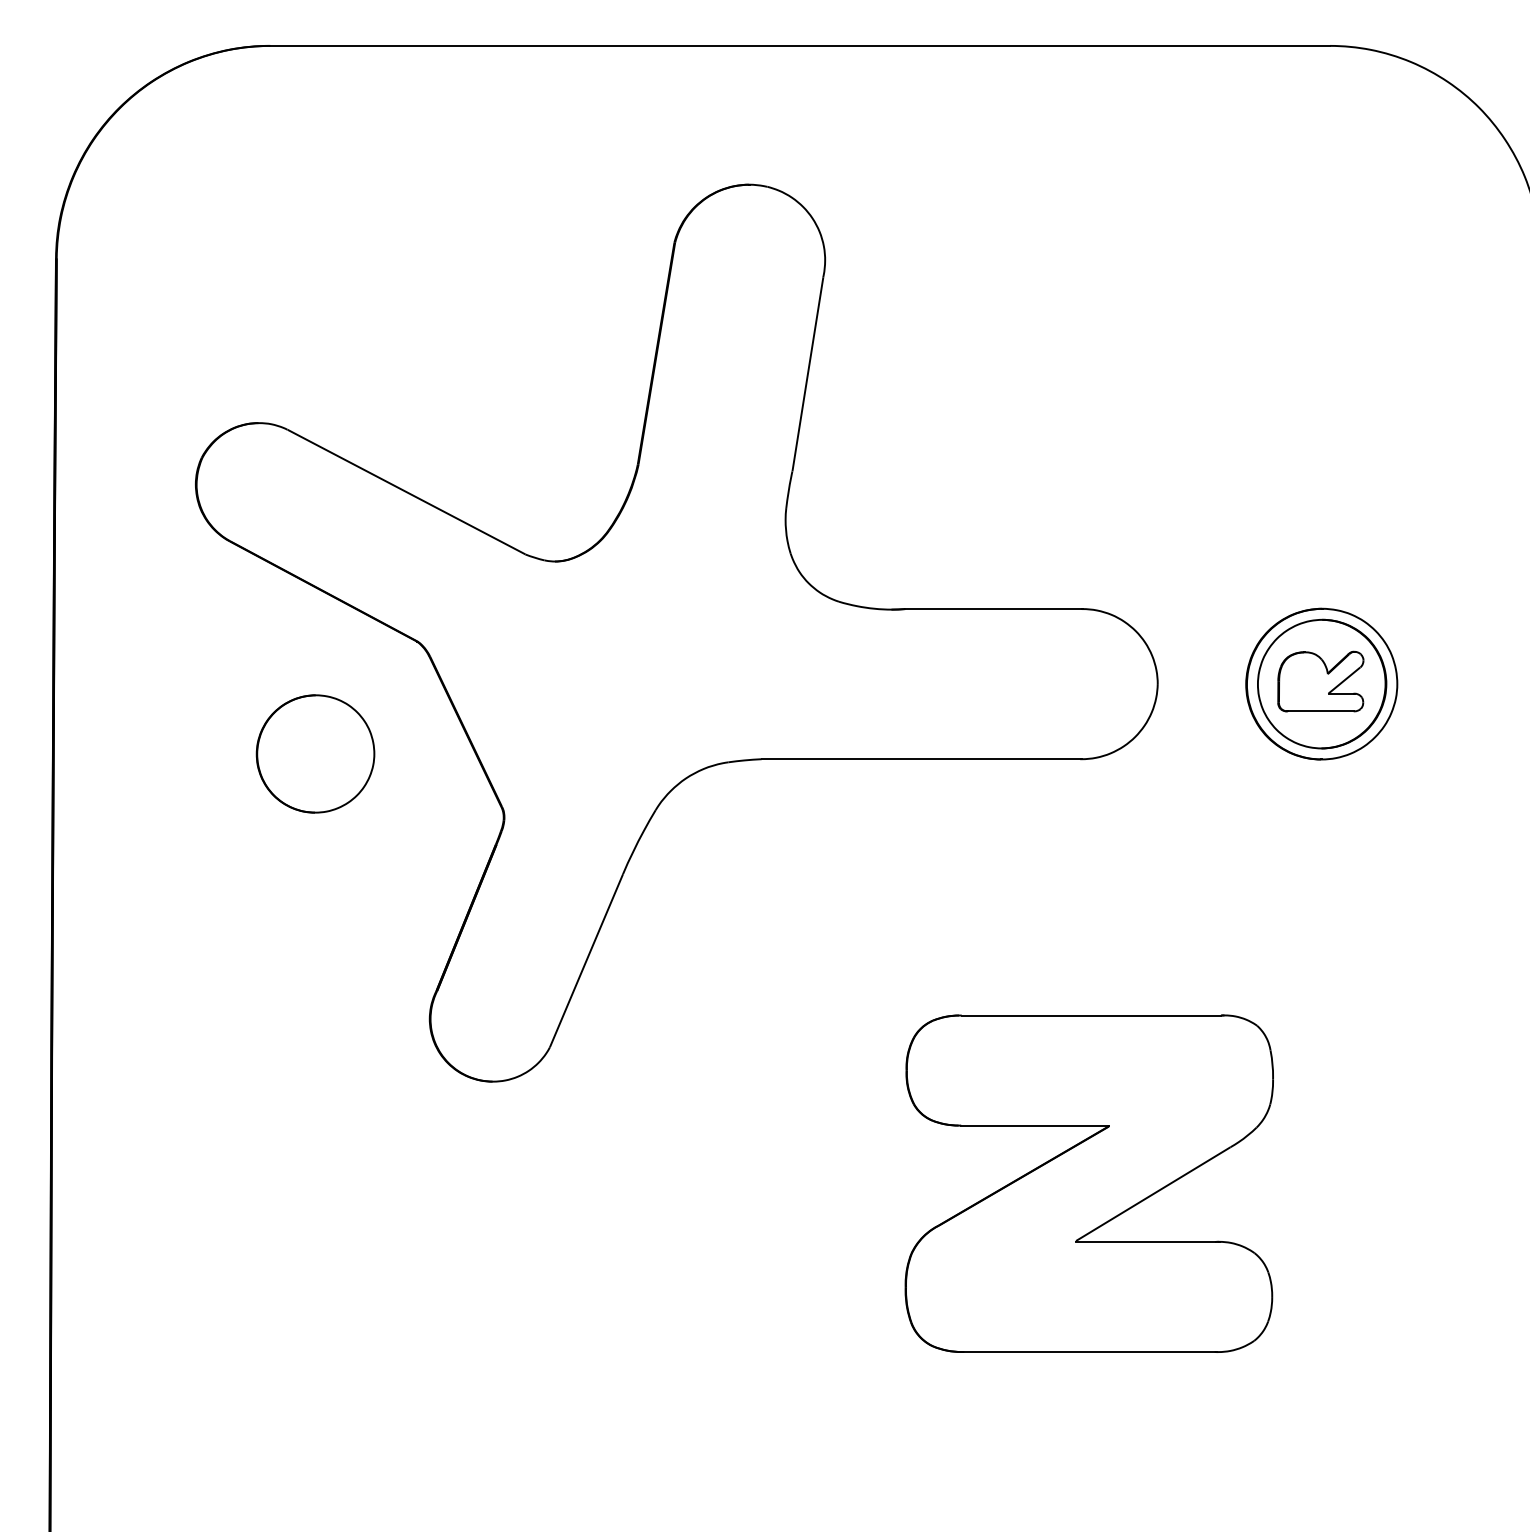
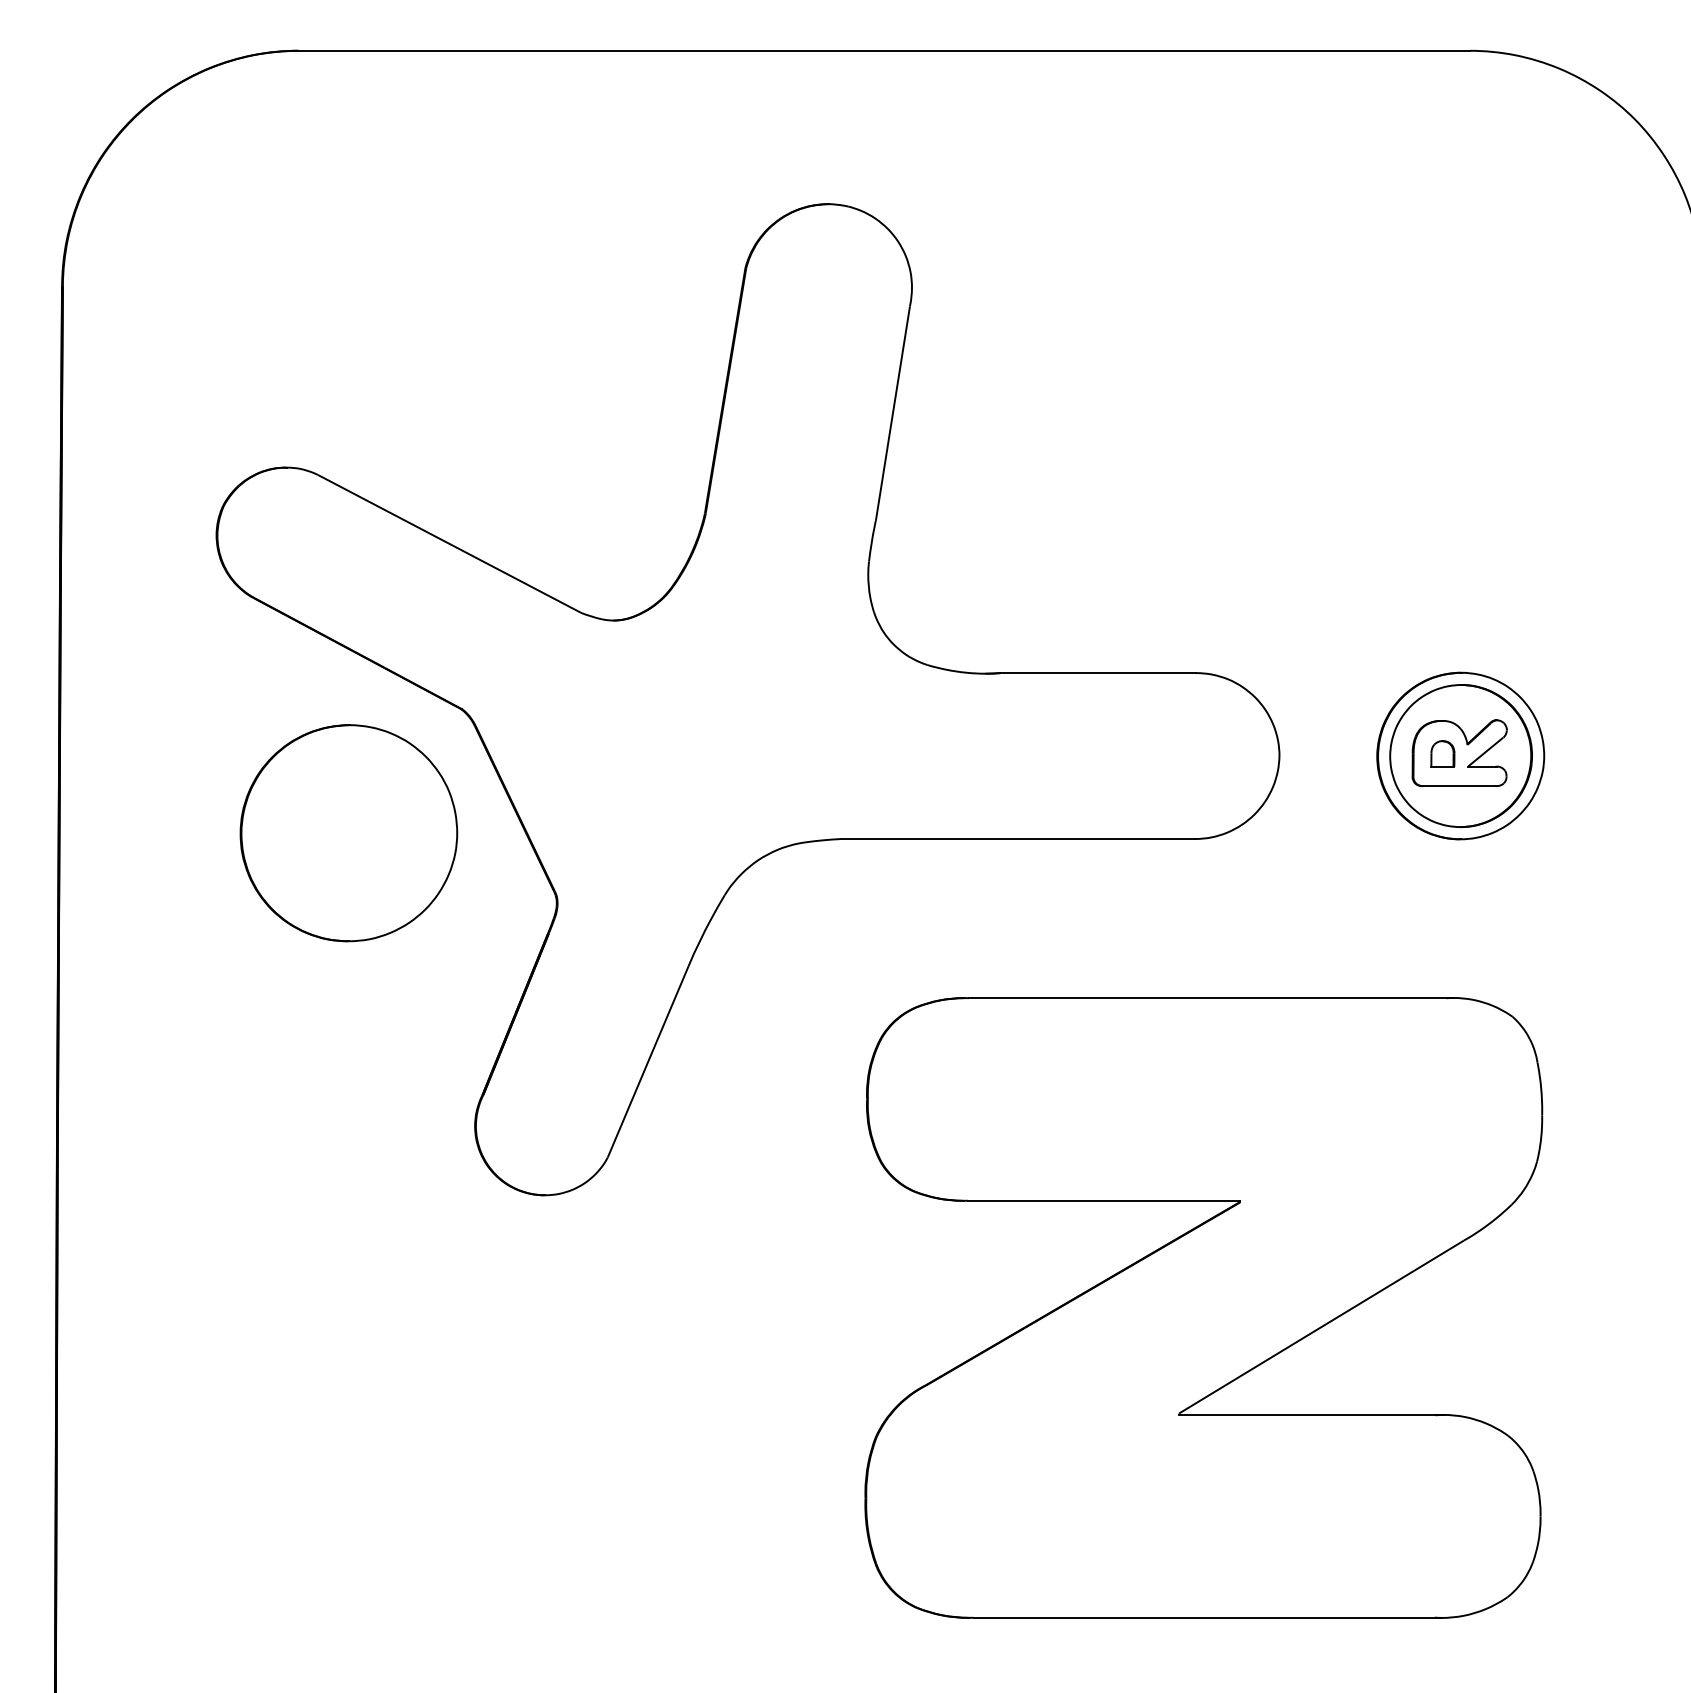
part: (1305, 681) -> (1442, 753), added
part: (315, 753) -> (348, 832), size x1.67
part: (1089, 1183) -> (1204, 1307), size x1.67

